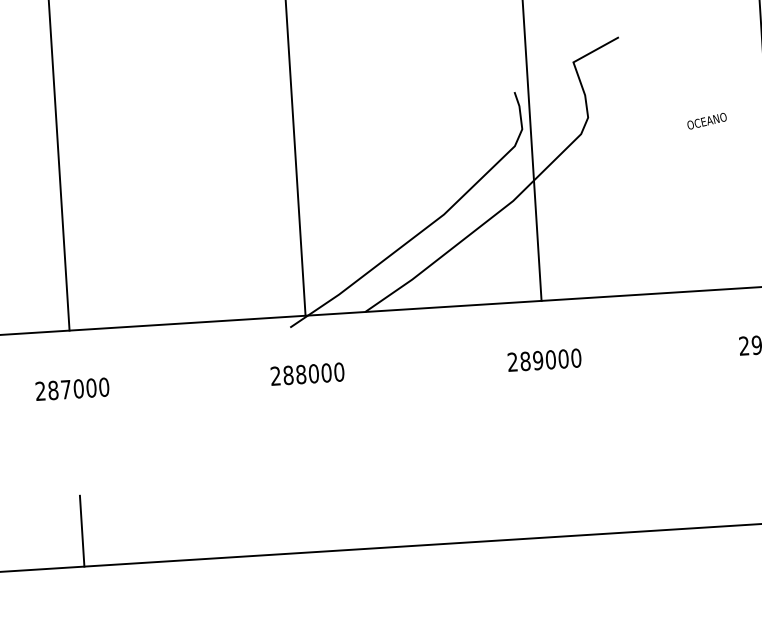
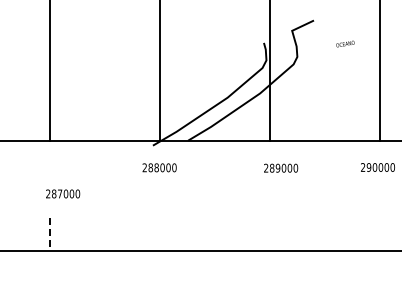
text: (707, 119) -> (345, 43), moved
text: (545, 358) -> (281, 167), moved
text: (73, 388) -> (63, 193), moved
line: (82, 532) -> (50, 234), solid -> dashed

